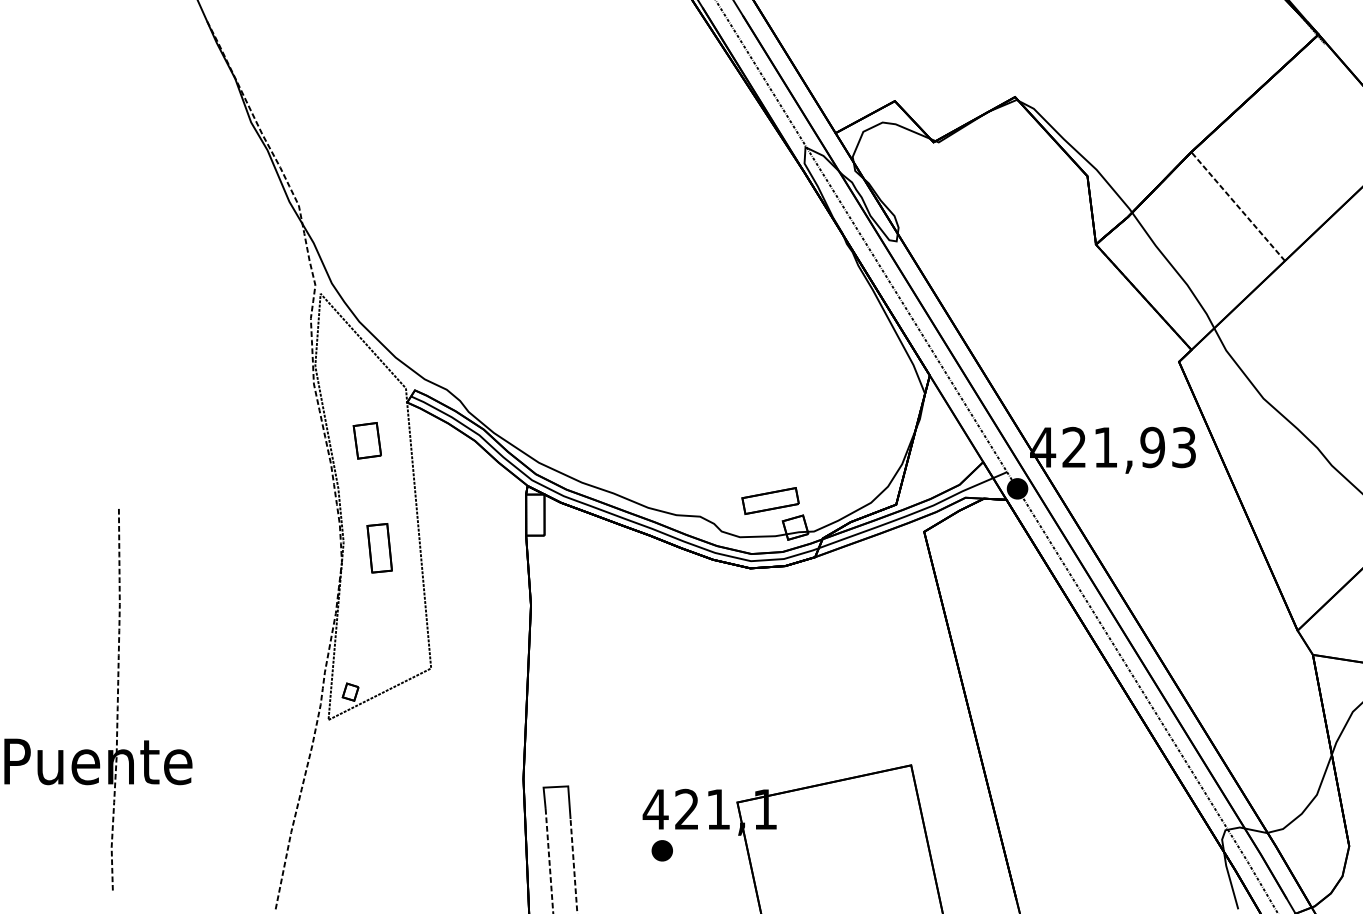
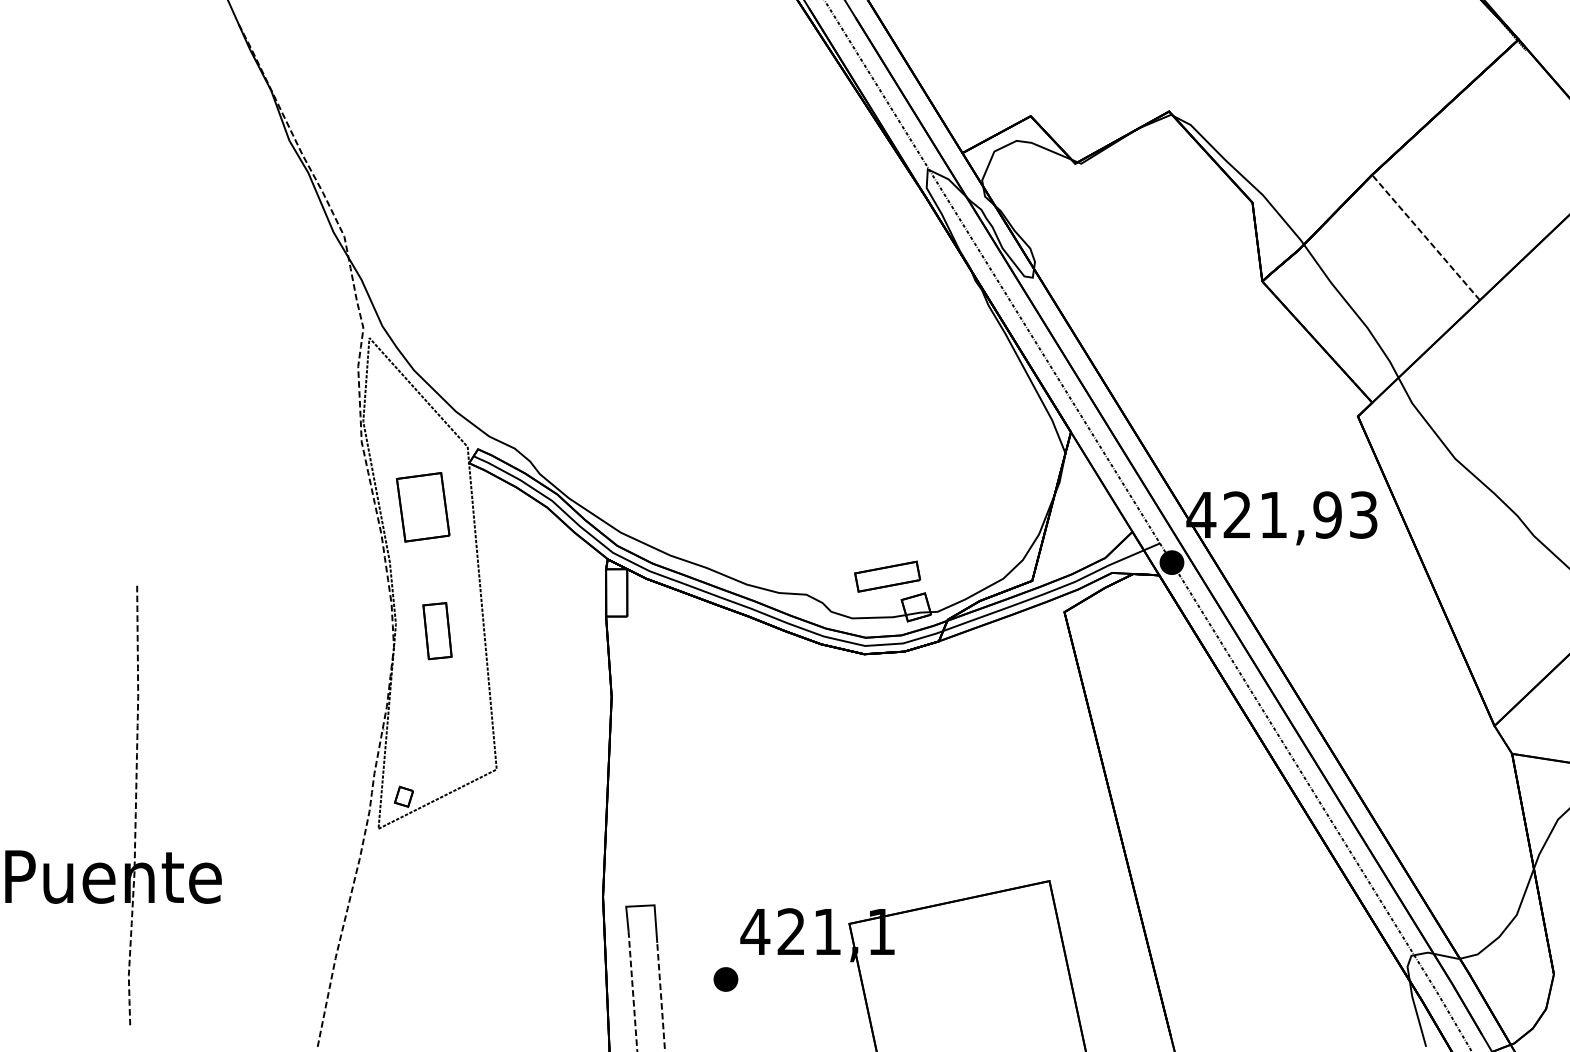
part: (367, 440) -> (423, 507), size x1.67
part: (661, 850) -> (725, 979), moved

